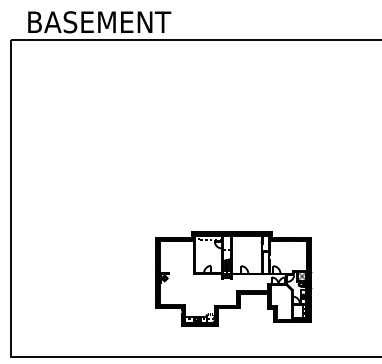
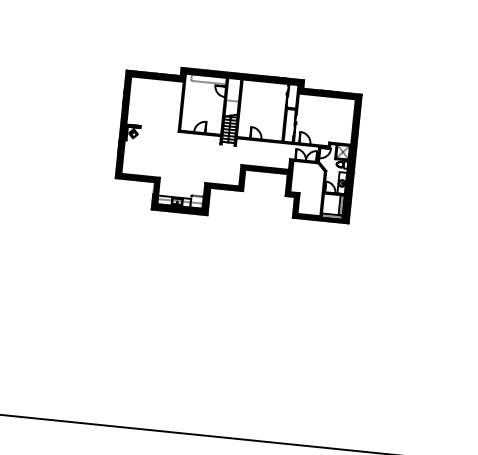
part: (233, 278) -> (238, 144), moved

